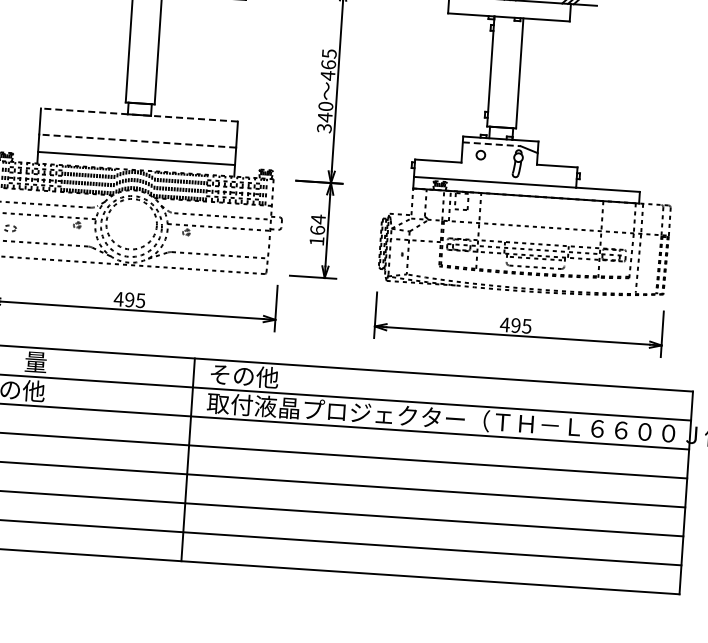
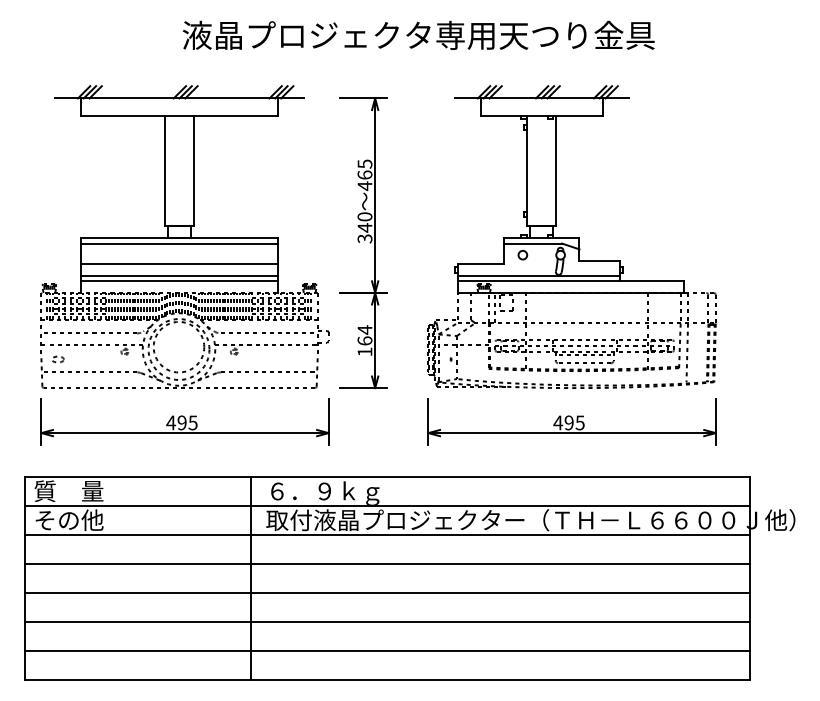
line: (139, 114) -> (179, 237), dashed -> solid
line: (139, 120) -> (179, 243), added
line: (137, 140) -> (179, 263), dashed -> solid
line: (492, 144) -> (533, 243), dashed -> solid
line: (136, 152) -> (179, 275), added
line: (495, 176) -> (538, 275), added
text: (266, 378) -> (323, 492), その他 -> ６．９ｋｇ

